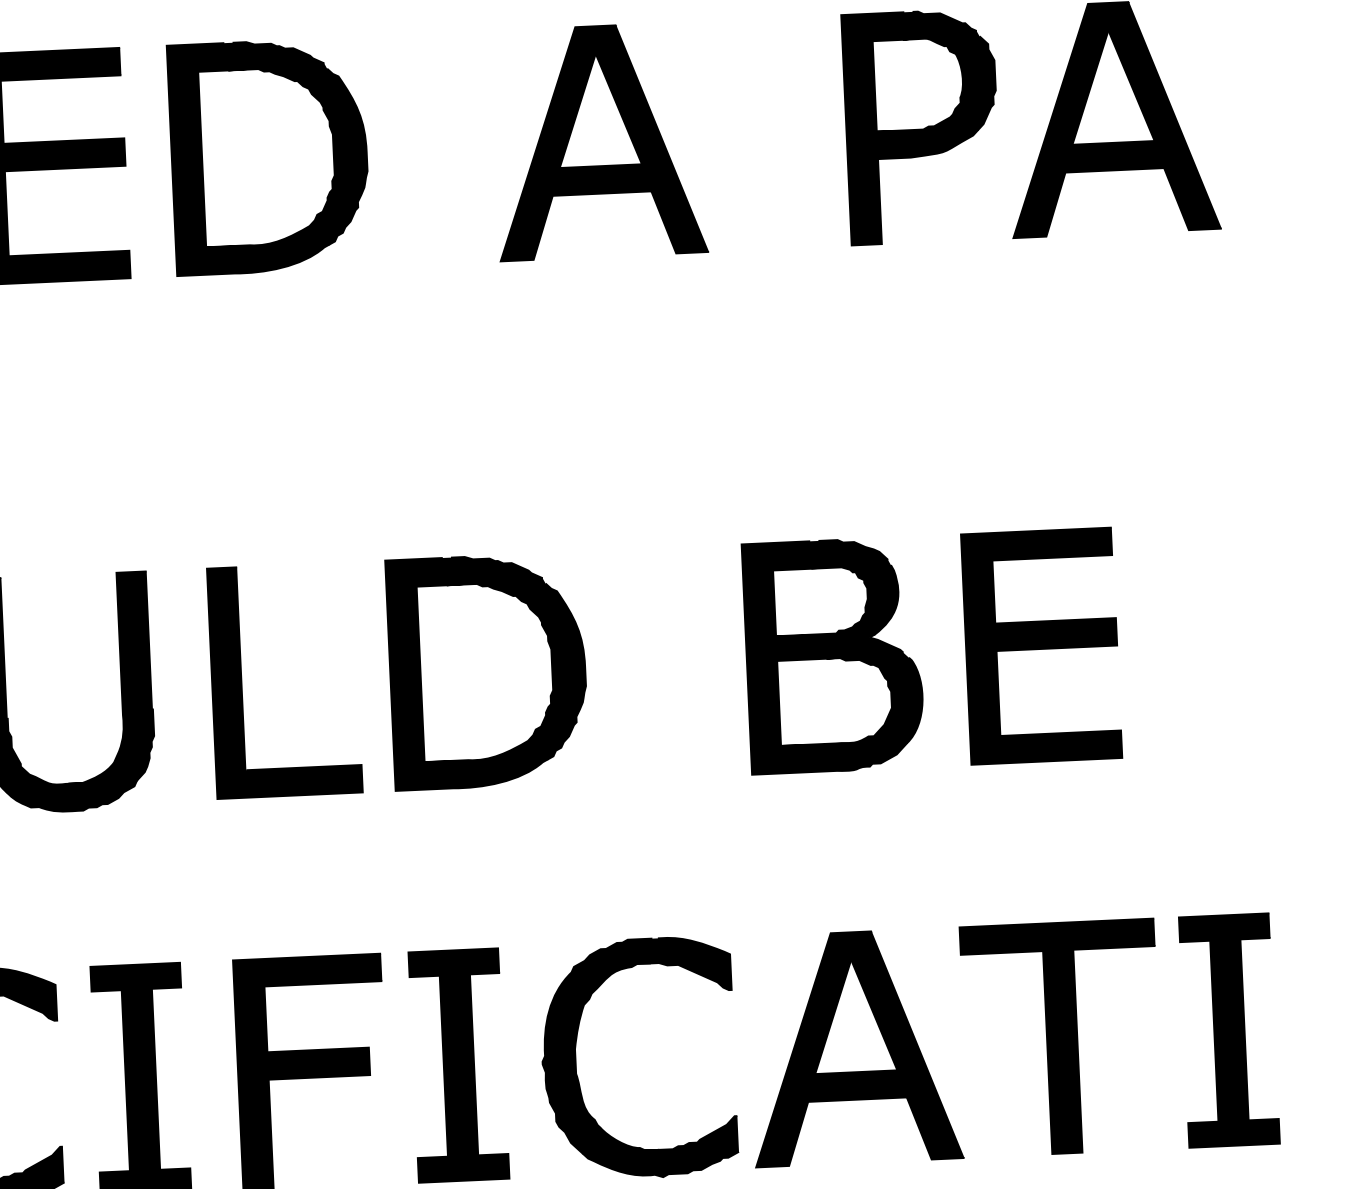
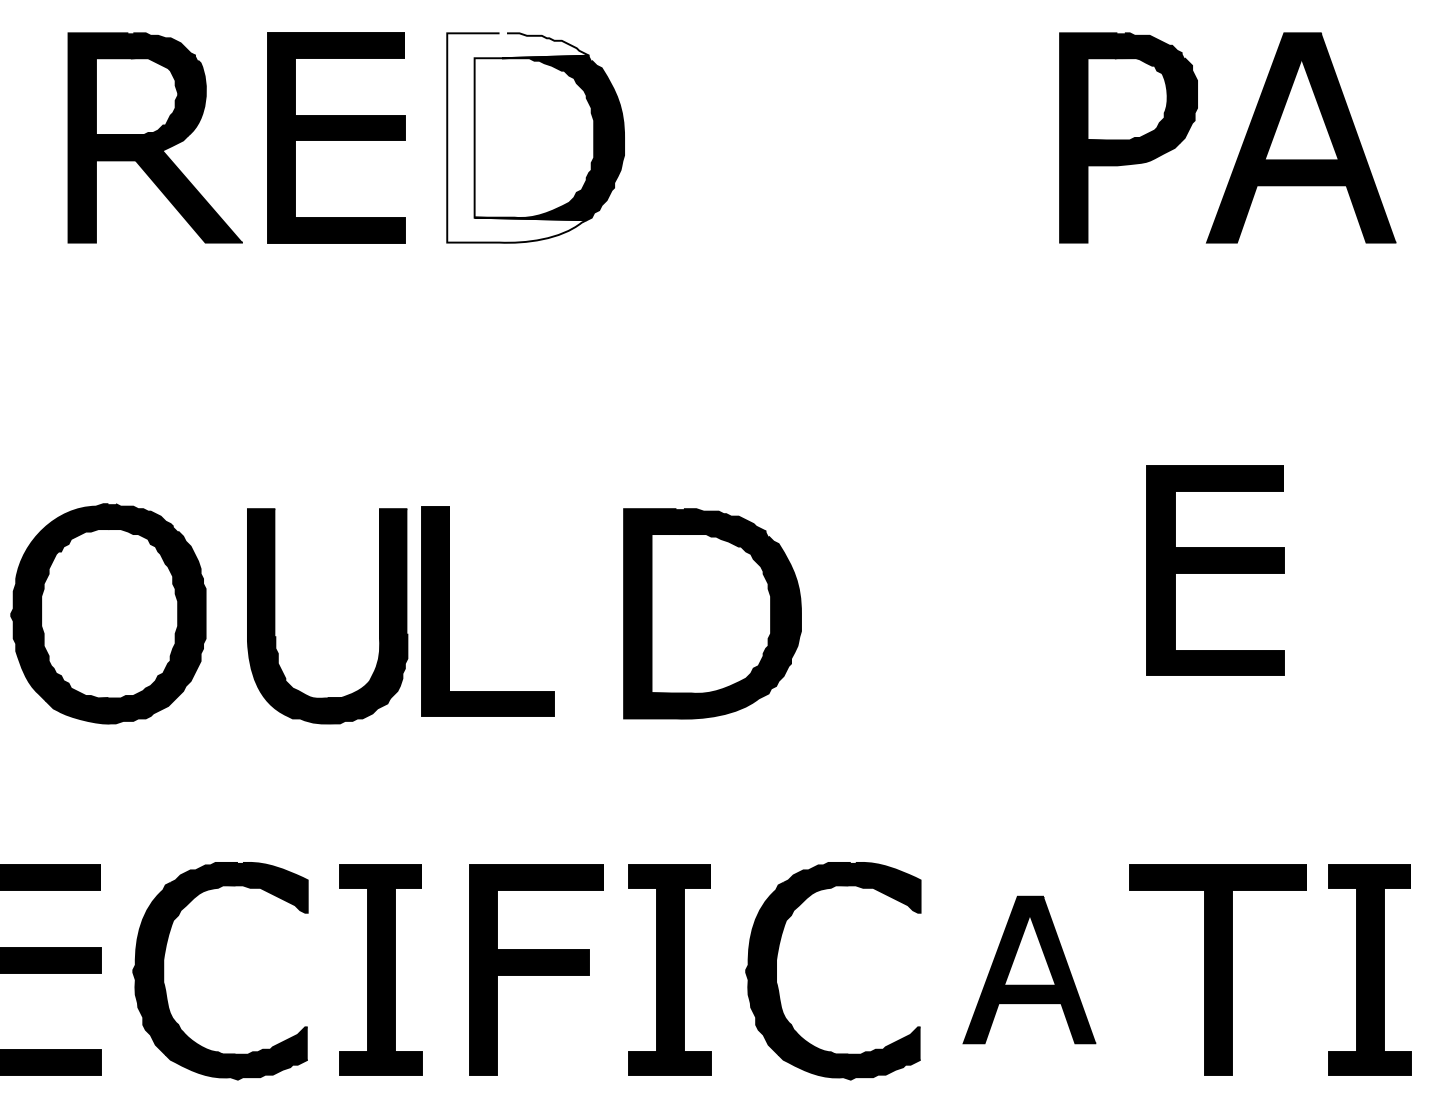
part: (599, 141) -> (835, 137), removed
fill: (250, 156) -> (518, 137), removed
part: (1041, 645) -> (1215, 570), moved
part: (833, 655) -> (1026, 613), removed
part: (242, 682) -> (449, 611), moved
part: (854, 1046) -> (1029, 969), size x0.7

